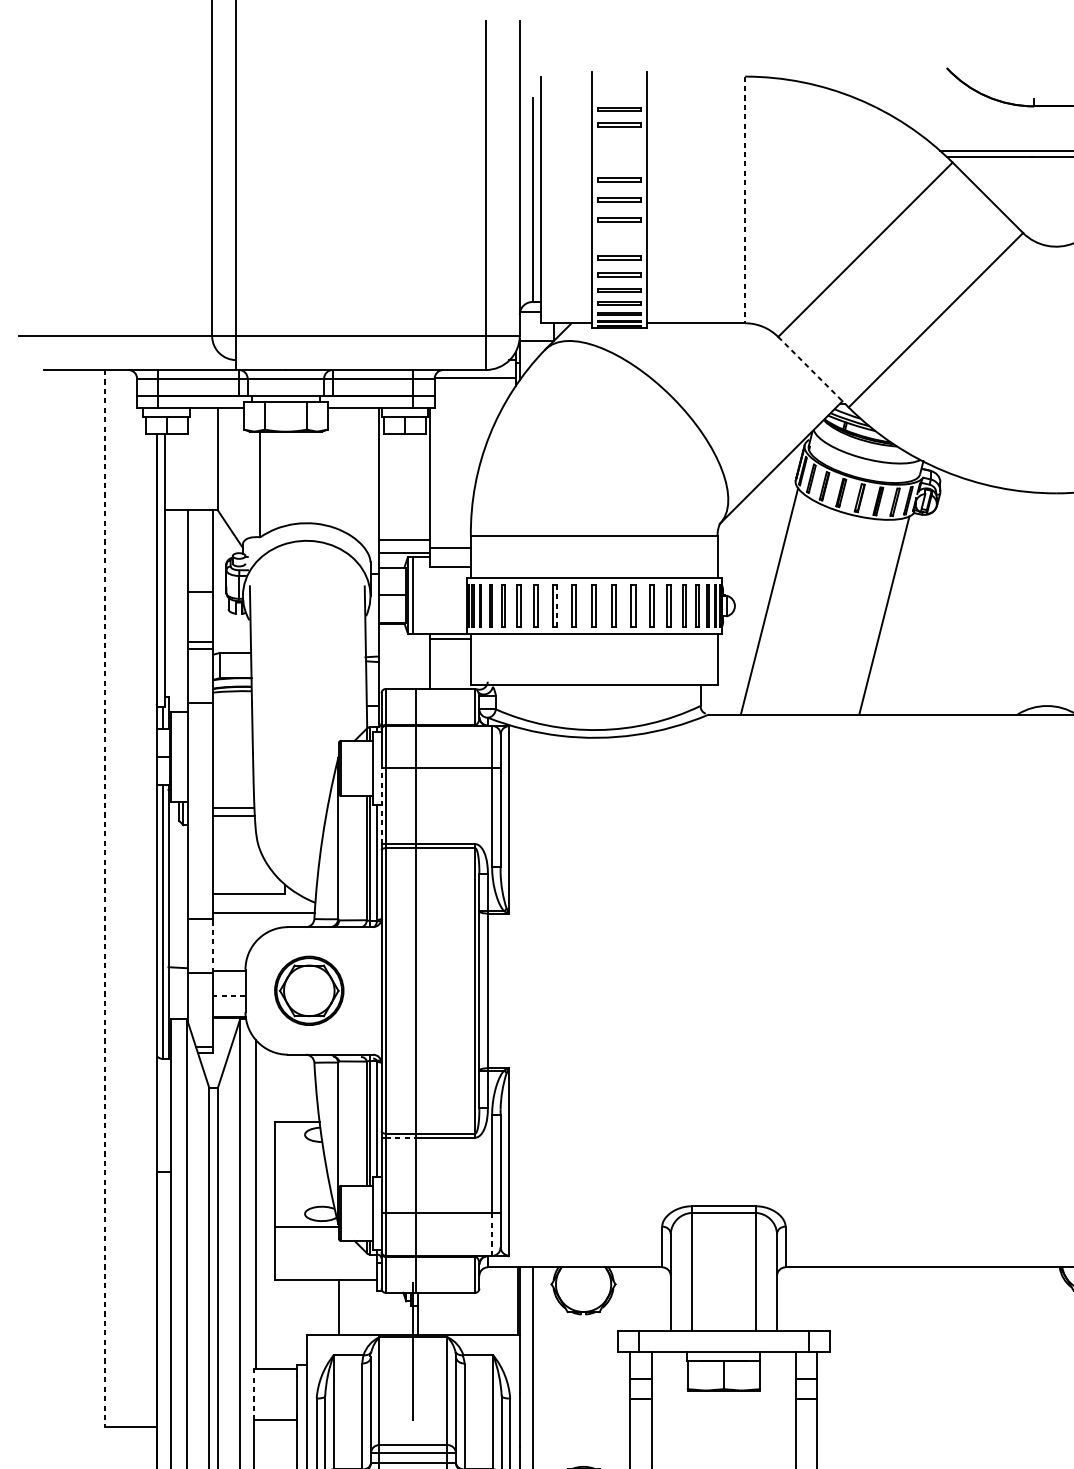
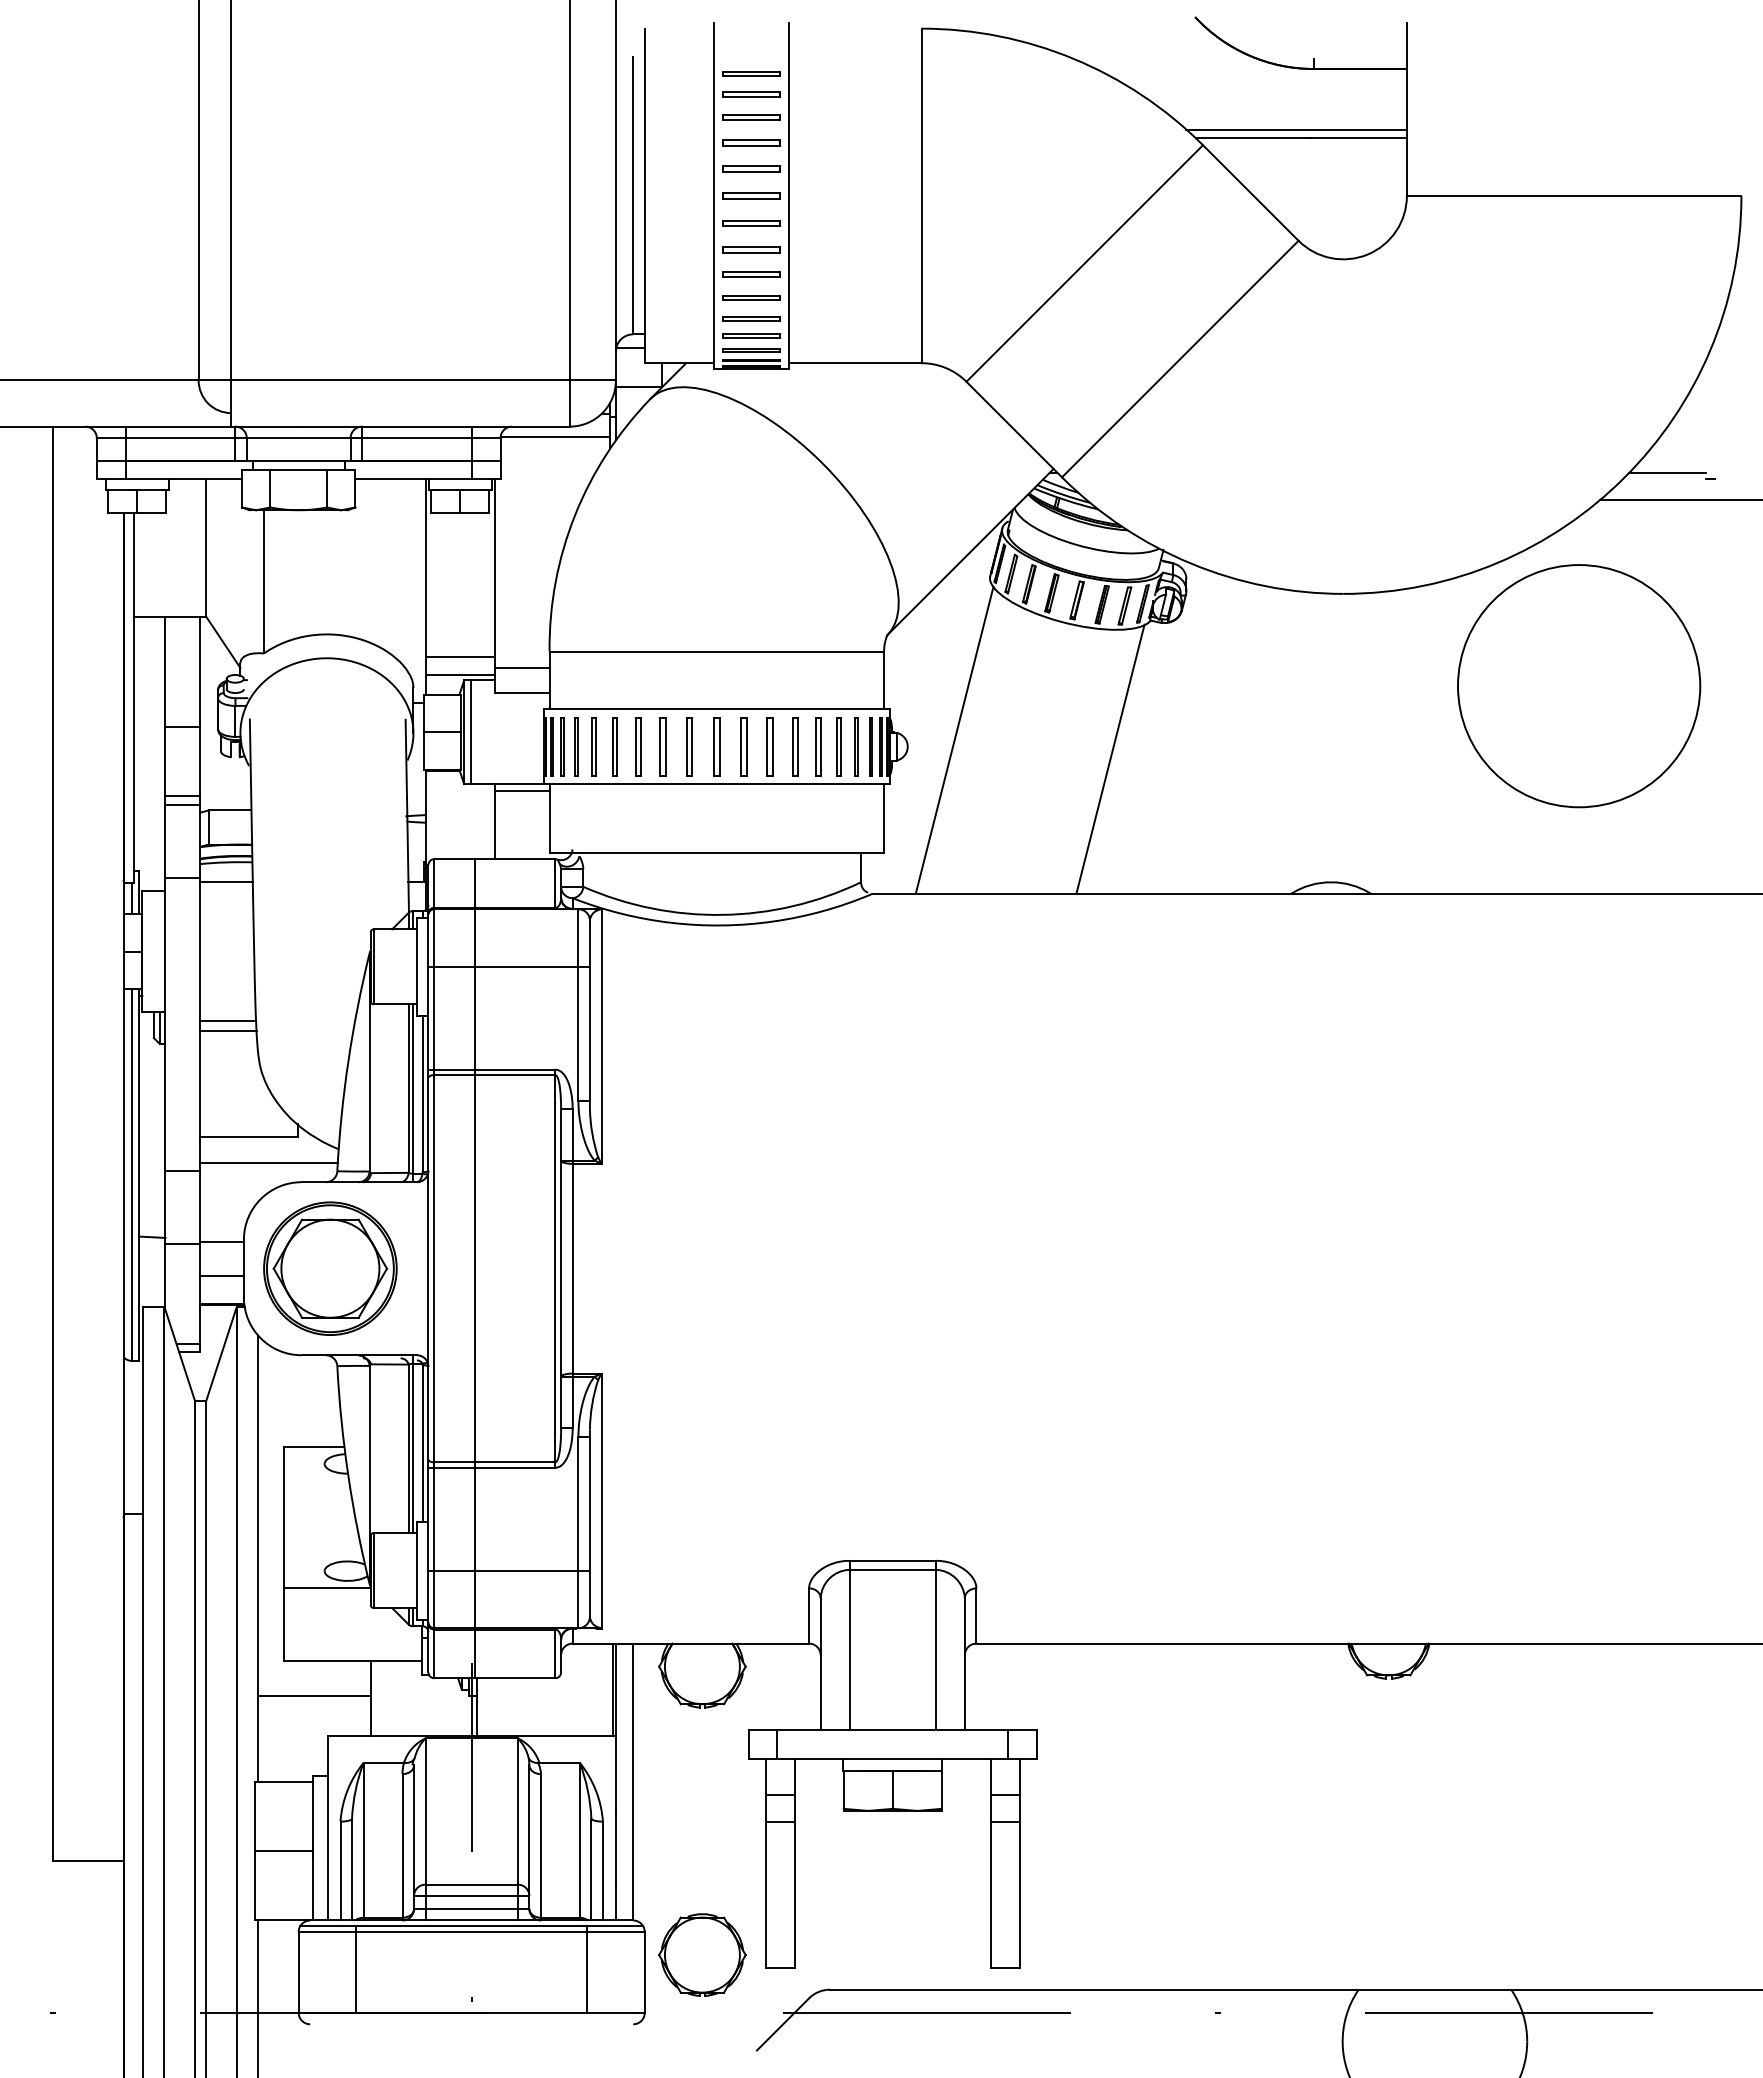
part: (619, 142) -> (751, 117), added
part: (619, 160) -> (751, 142), added
line: (745, 200) -> (921, 196), dashed -> solid
part: (619, 239) -> (751, 249), added
line: (813, 372) -> (1014, 429), dashed -> solid
line: (556, 605) -> (665, 746), dashed -> solid
line: (232, 706) -> (226, 882), added
line: (381, 805) -> (428, 1017), dashed -> solid
line: (104, 899) -> (52, 1144), dashed -> solid
line: (213, 945) -> (200, 1207), dashed -> solid
part: (309, 990) -> (330, 1268), size x1.43
line: (228, 995) -> (221, 1275), dashed -> solid
line: (400, 1137) -> (454, 1467), dashed -> solid
line: (492, 1234) -> (578, 1599), dashed -> solid
line: (297, 1305) -> (314, 1695), added
line: (254, 1394) -> (255, 1816), dashed -> solid

